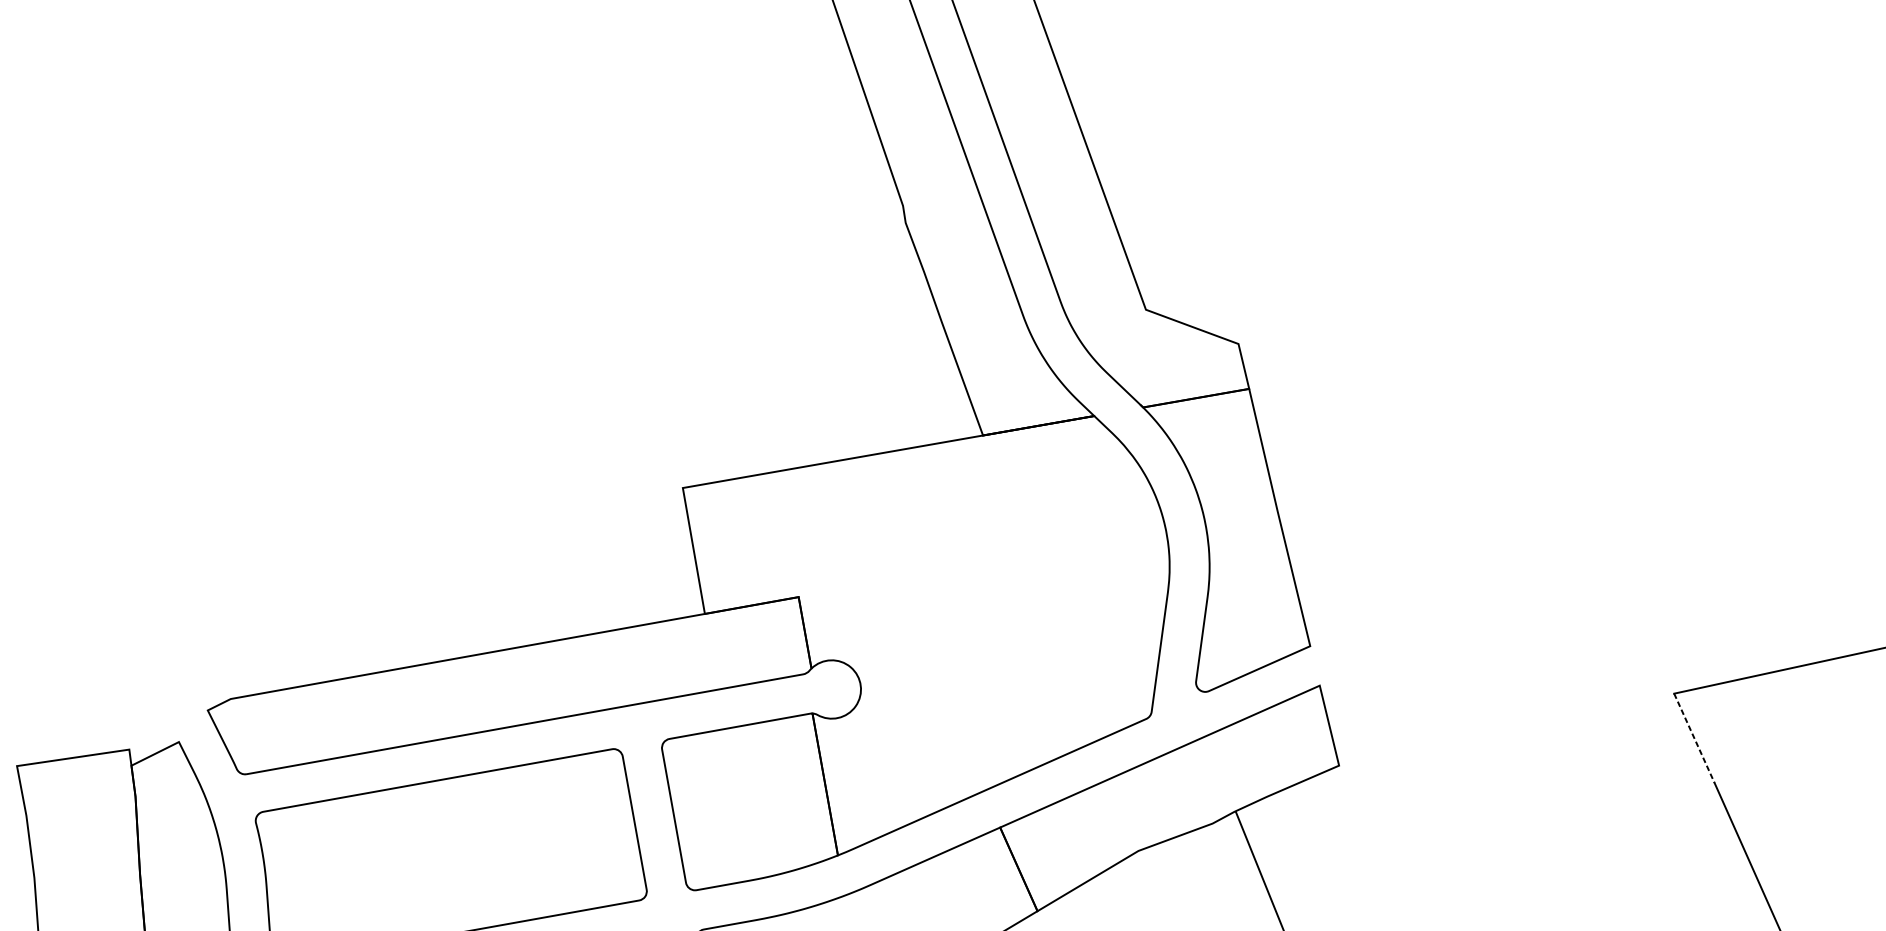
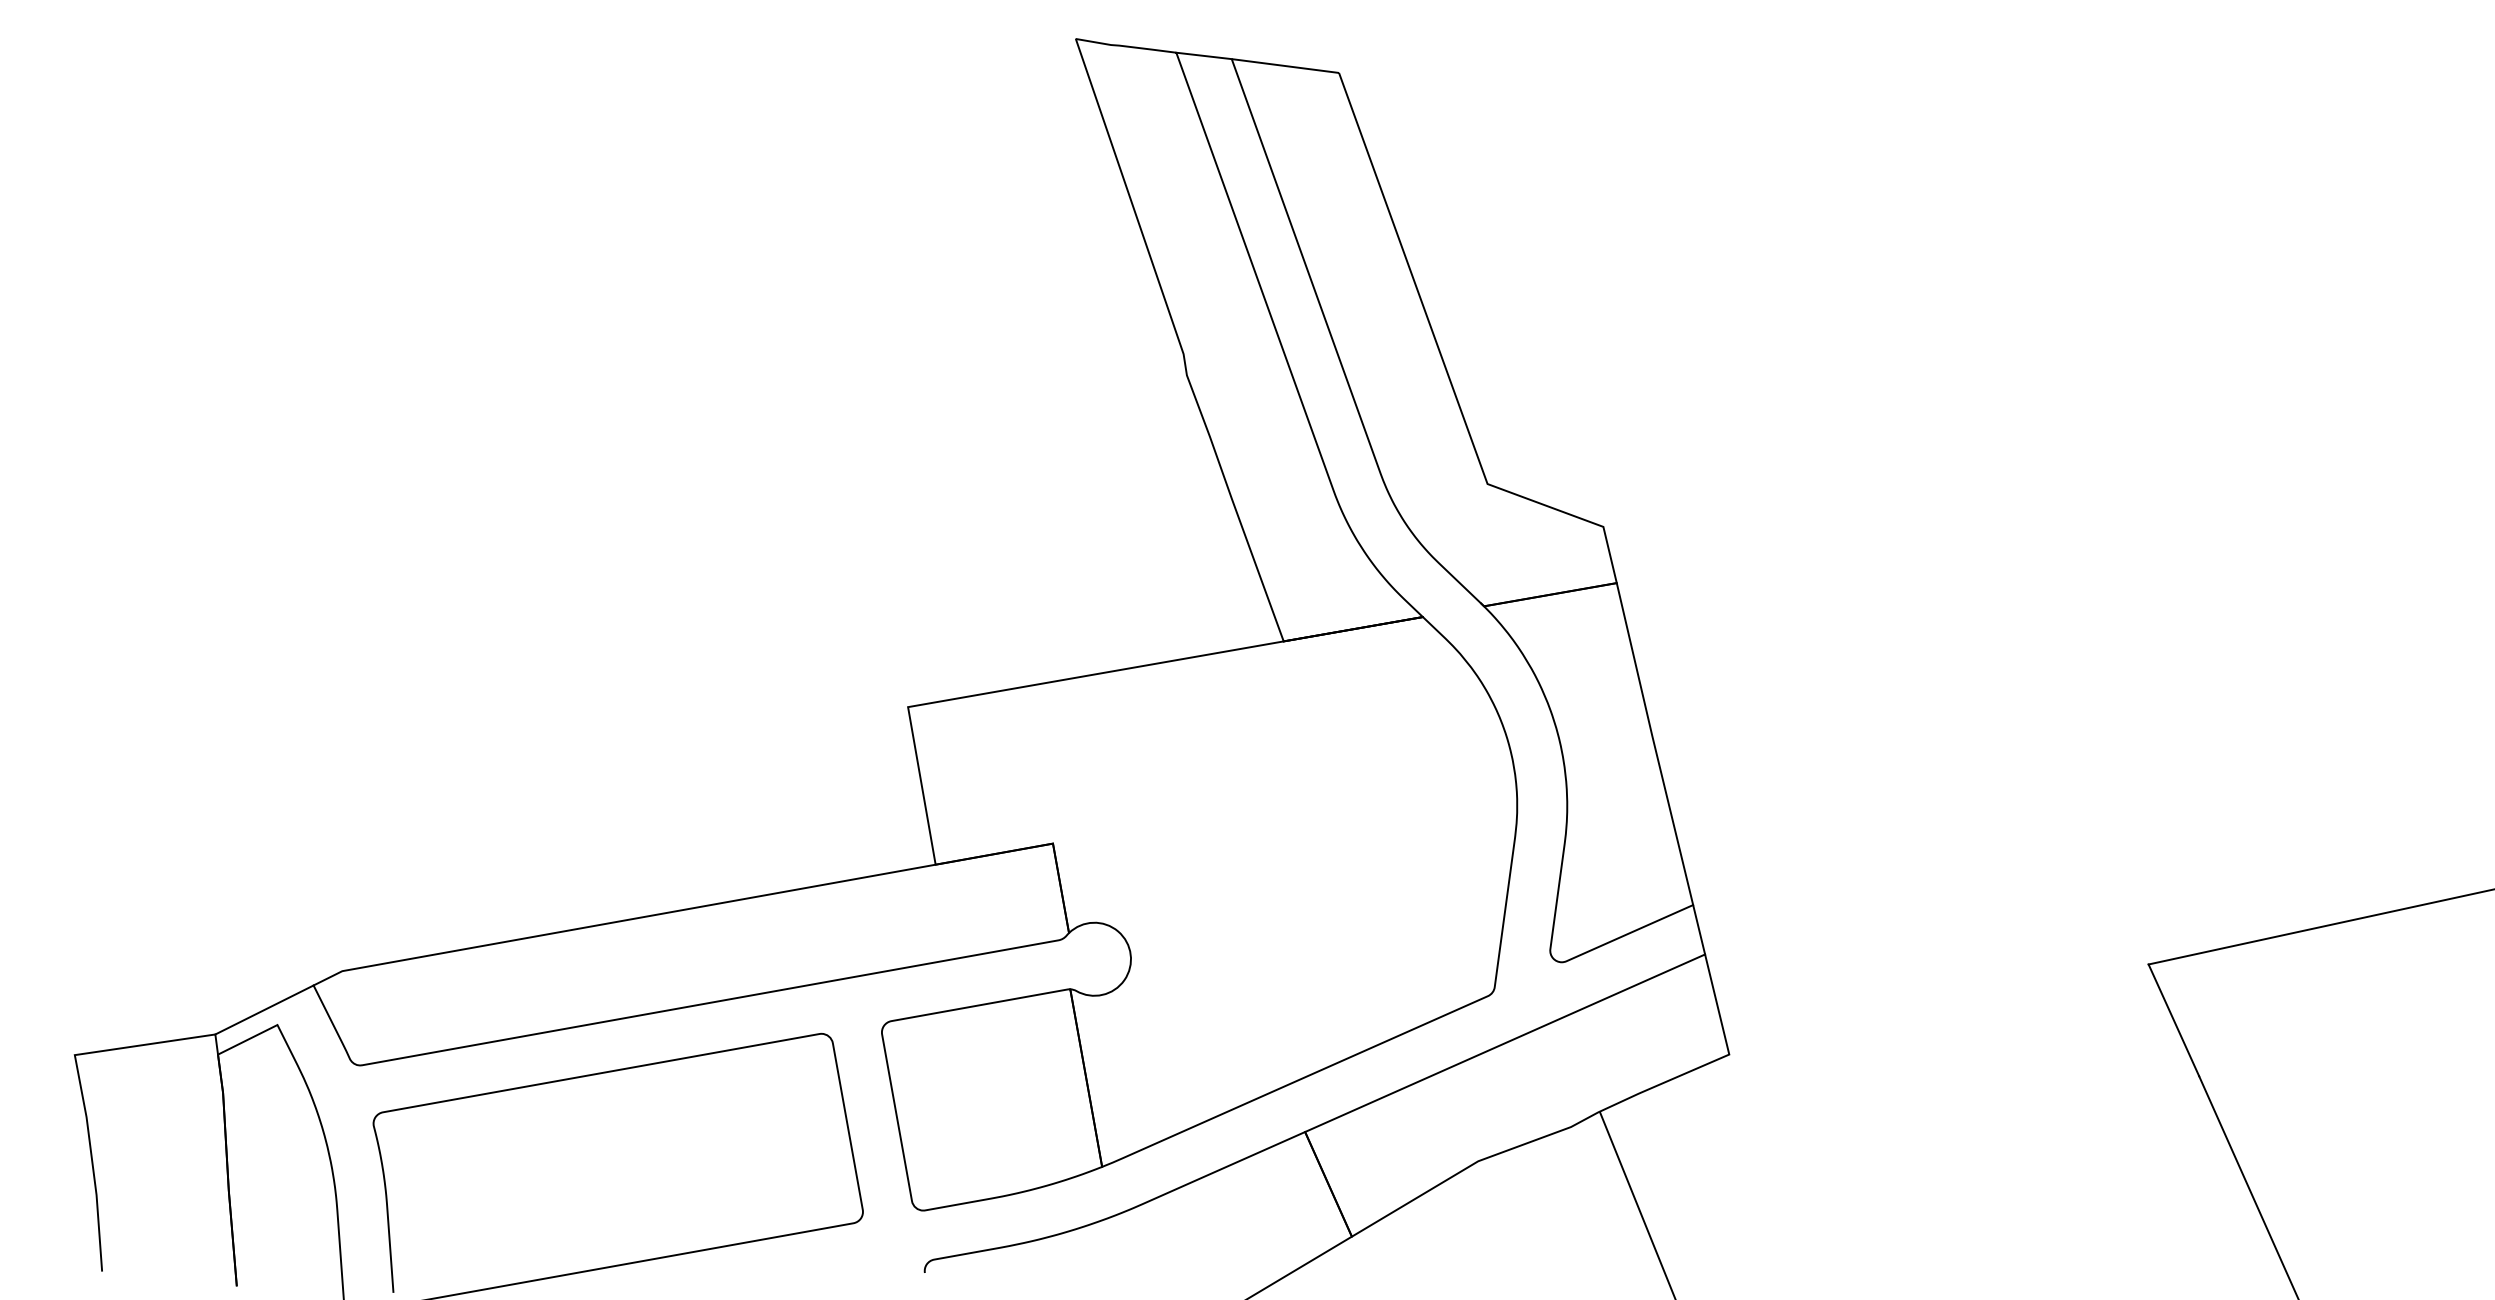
line: (1315, 665) -> (1699, 929), added
line: (168, 729) -> (264, 1009), added
line: (1694, 738) -> (2174, 1020), dashed -> solid

